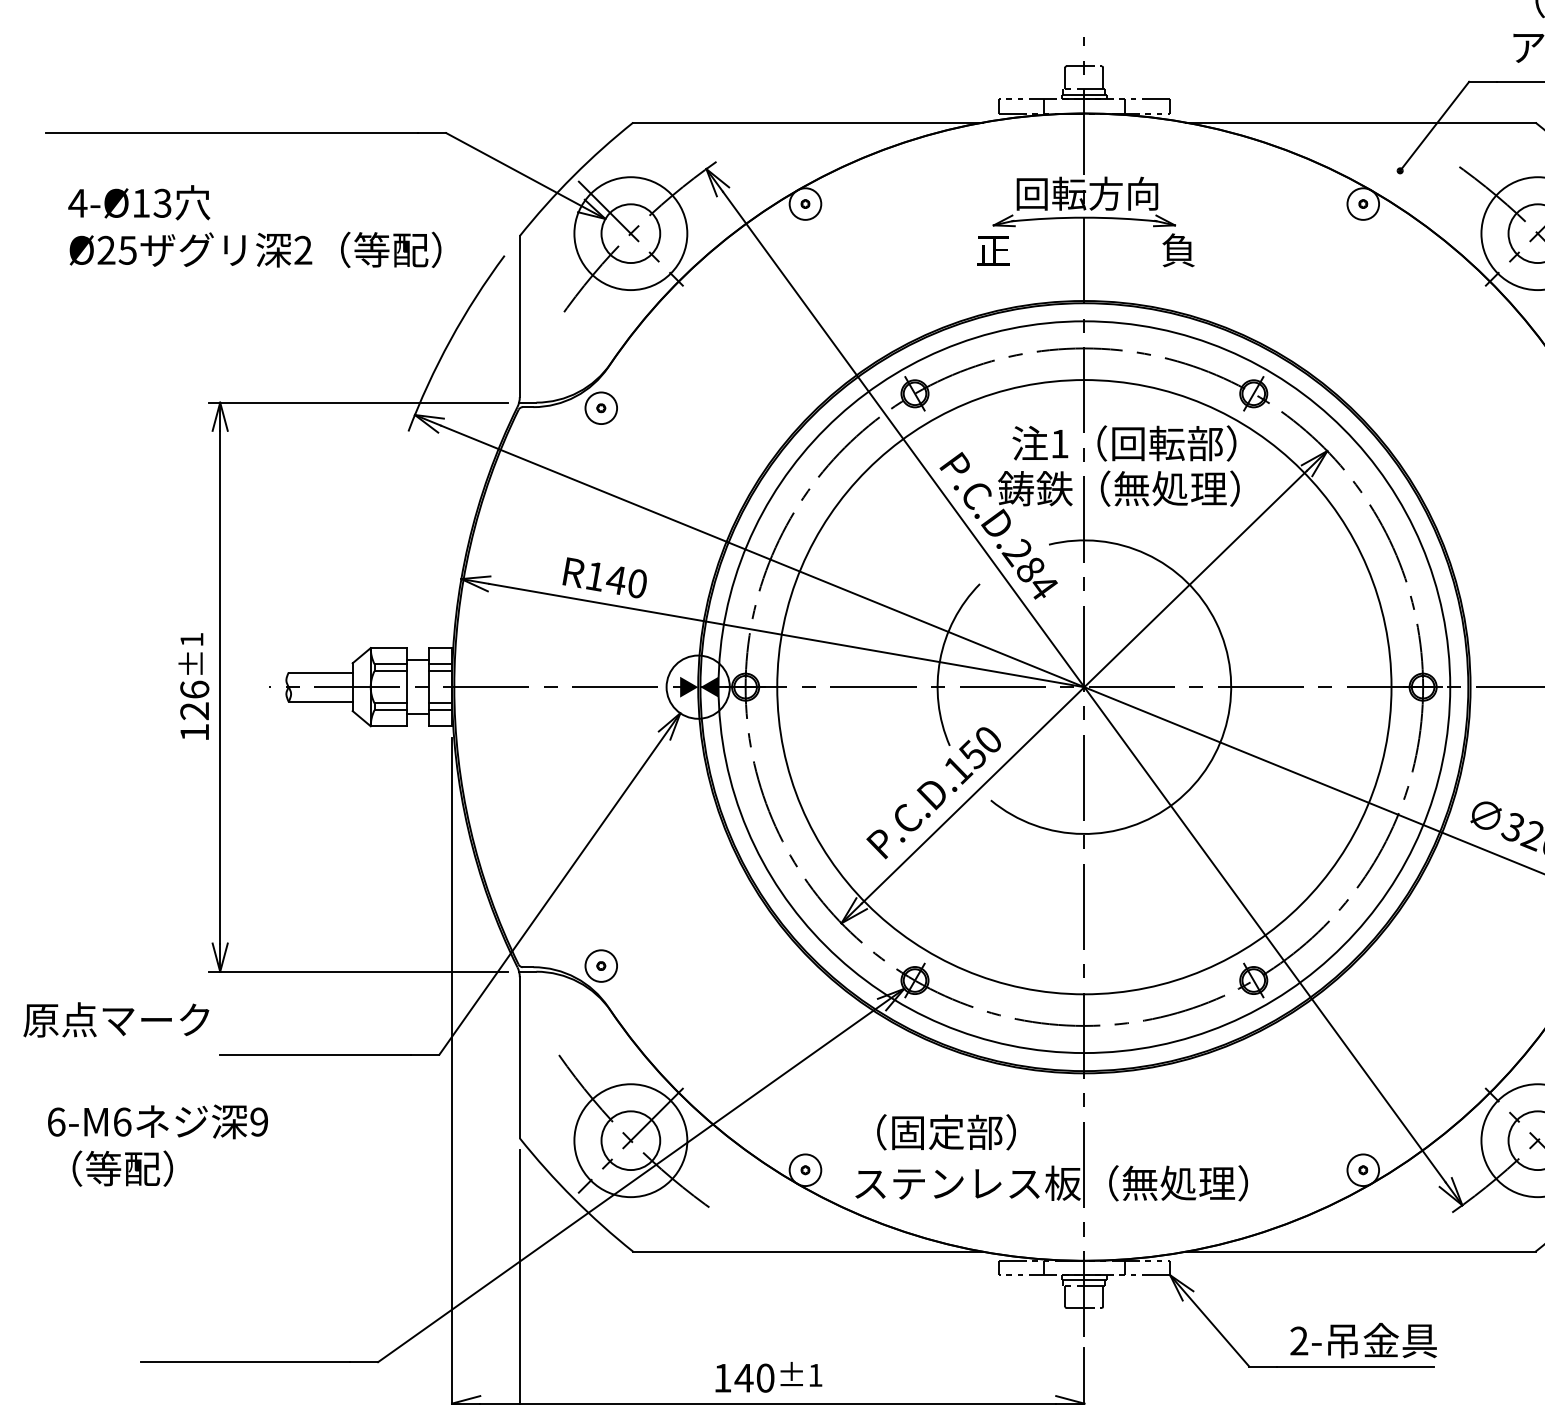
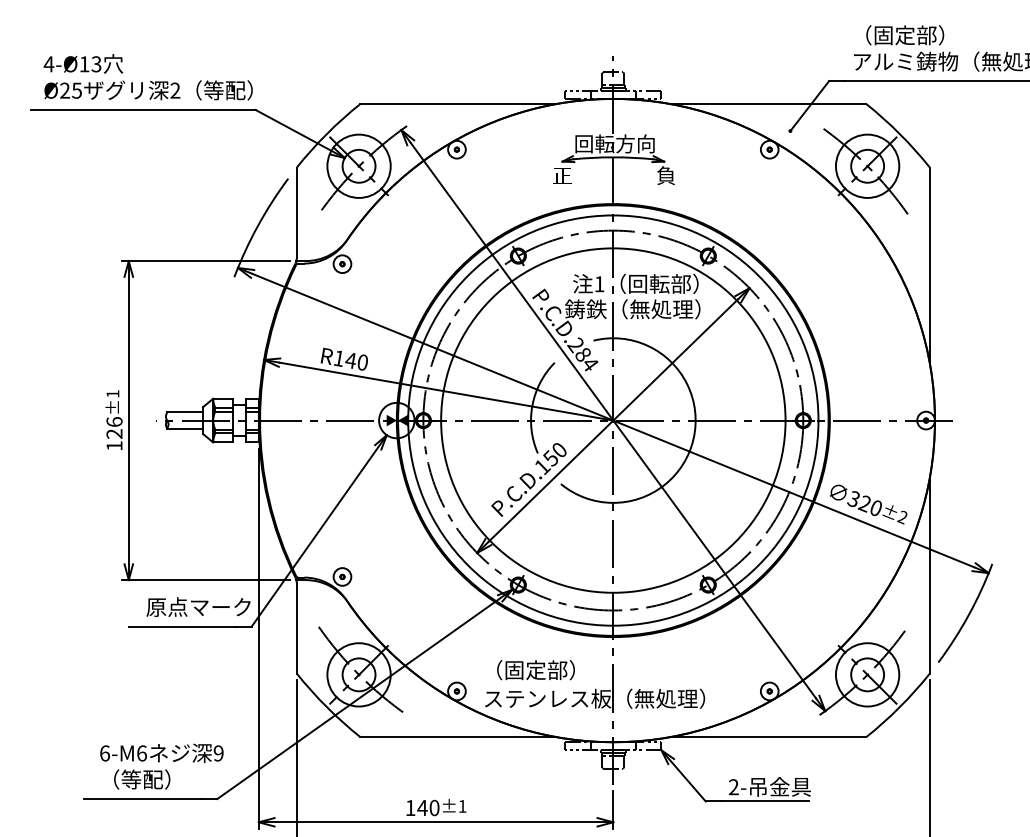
text: (253, 226) -> (147, 77), moved
text: (116, 1018) -> (198, 606), moved
text: (157, 1145) -> (161, 766), moved

